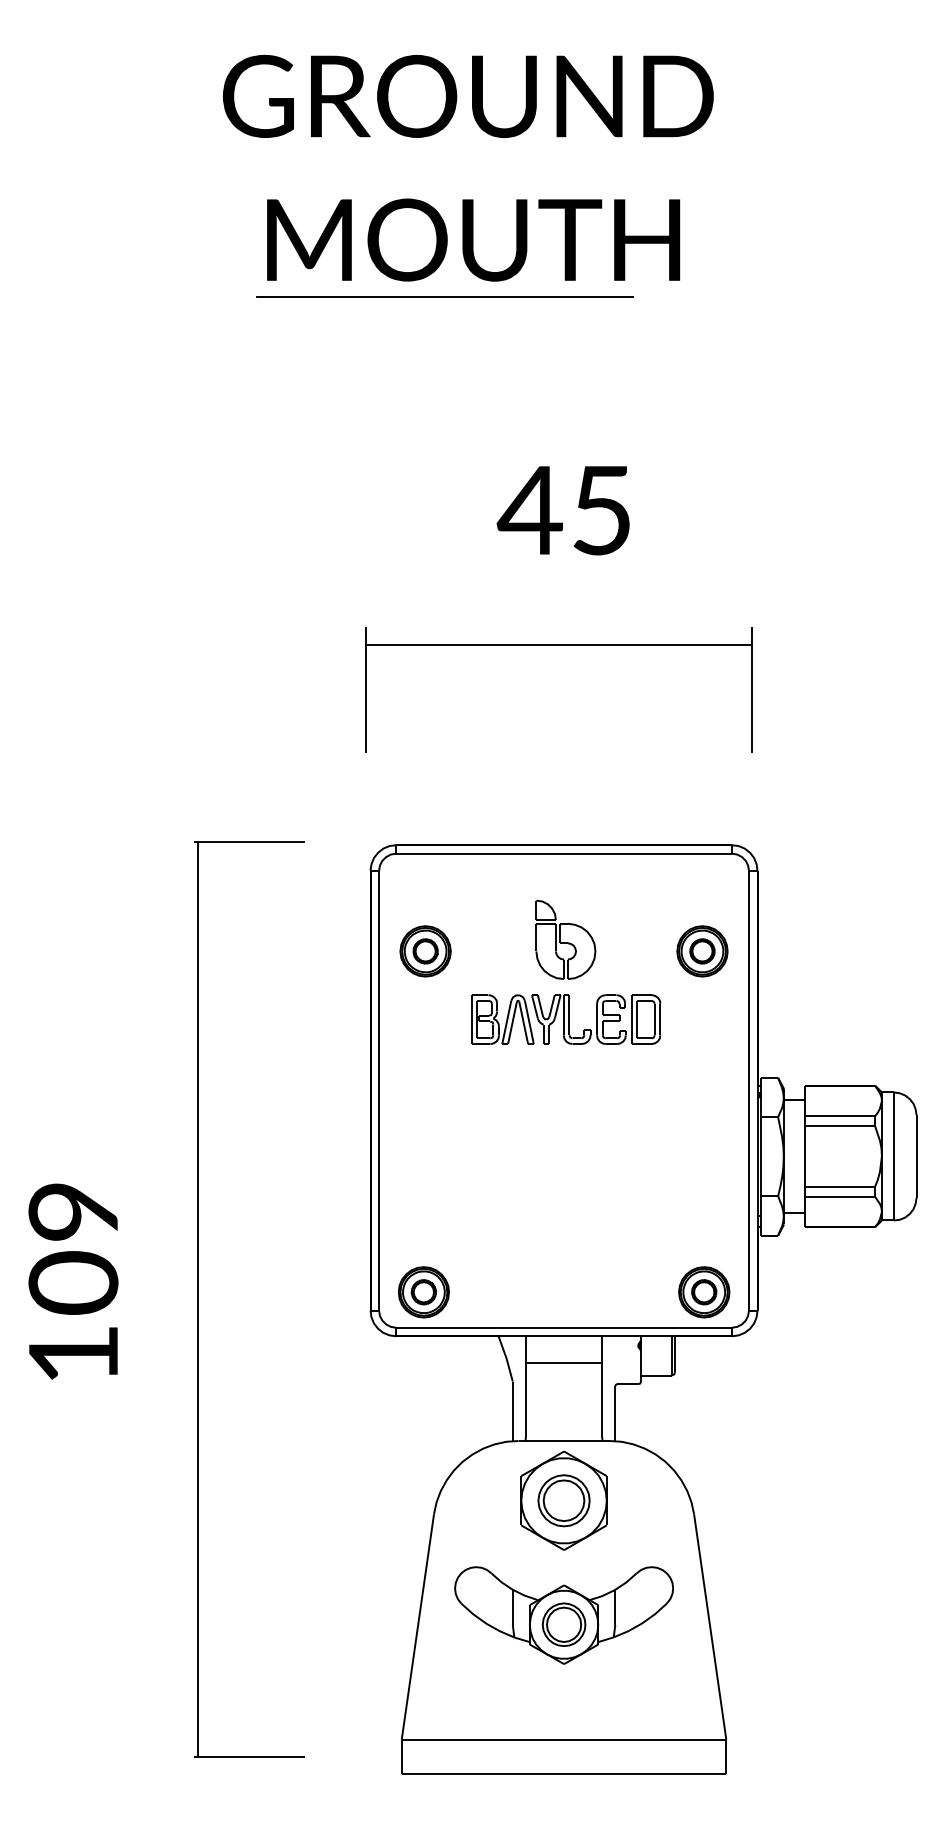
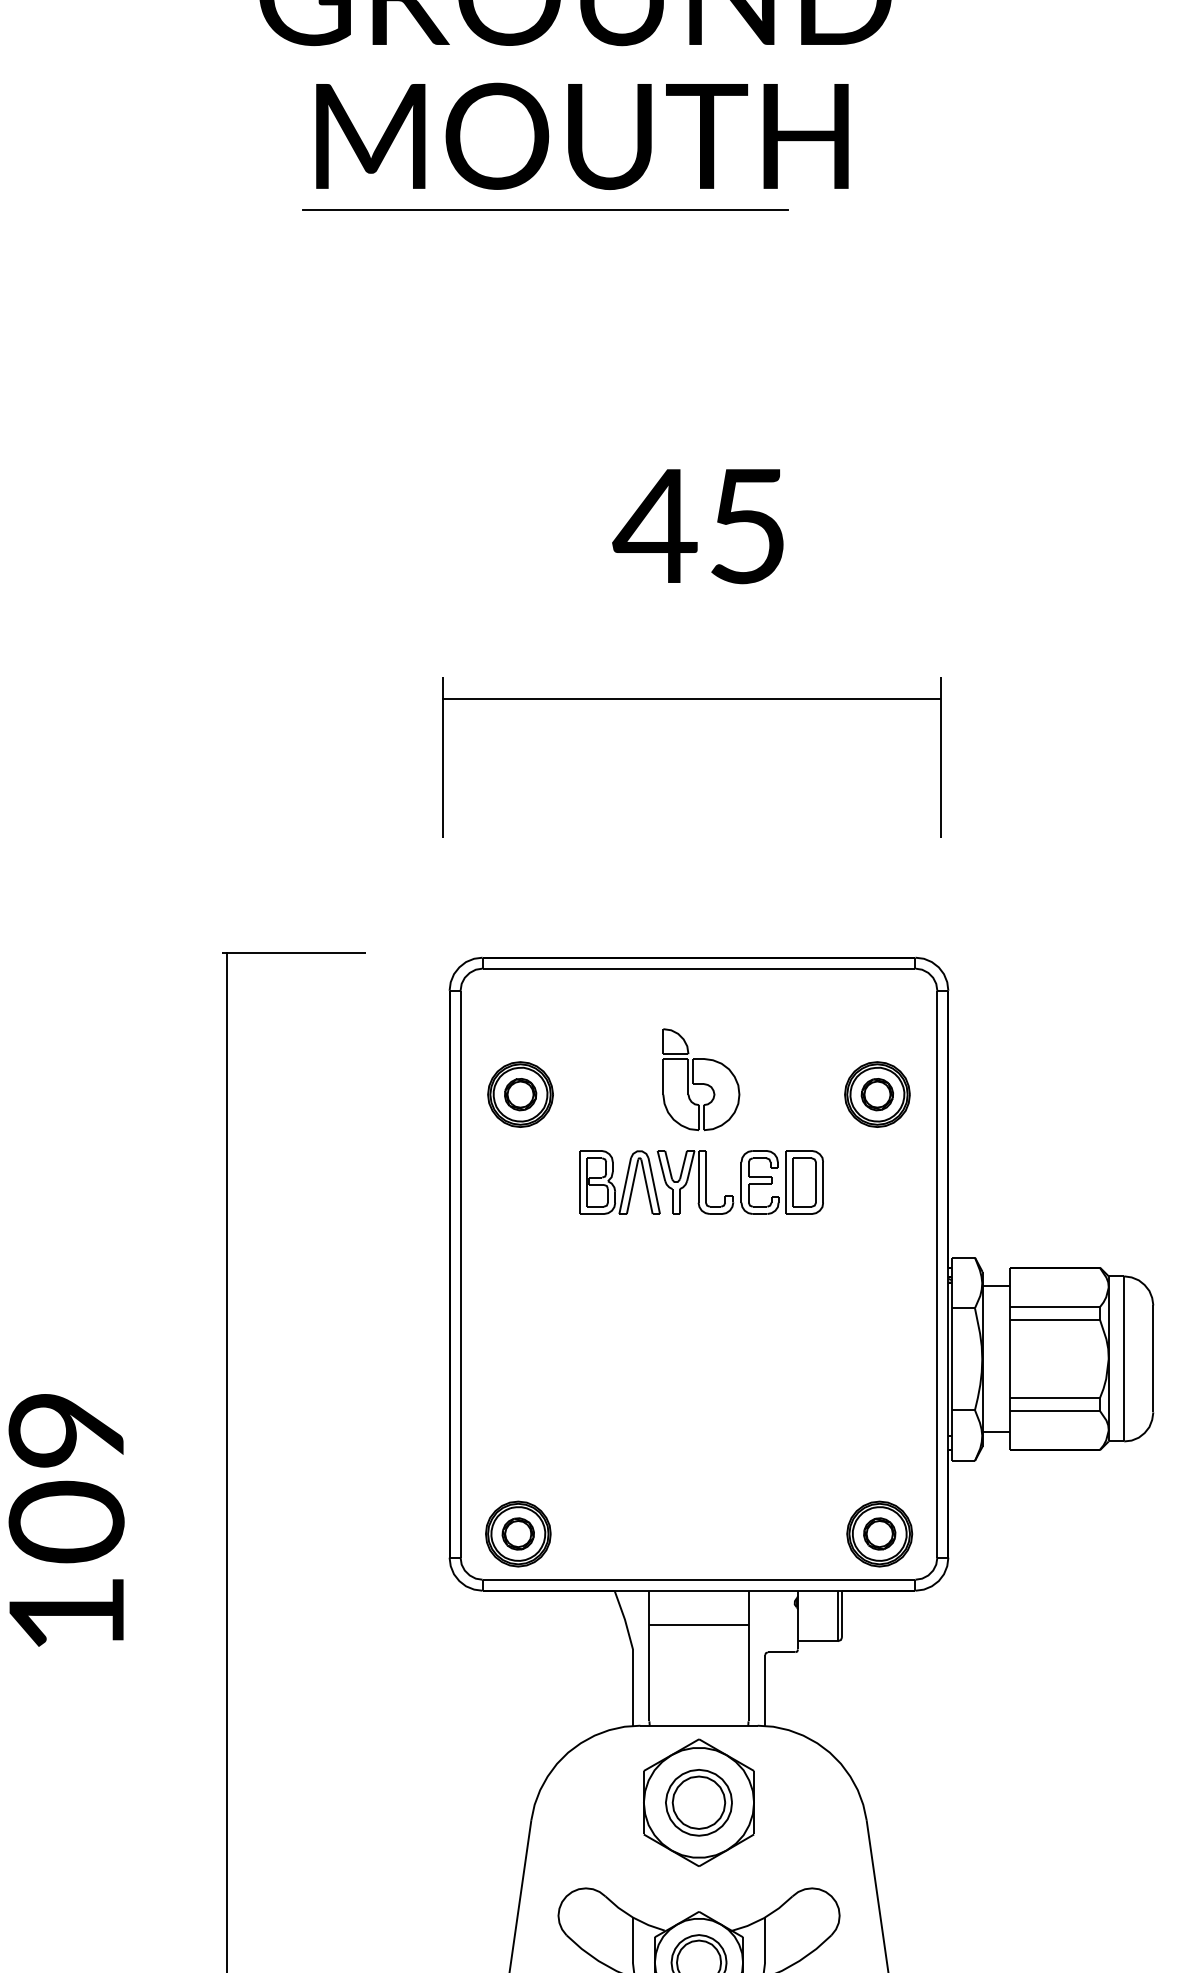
part: (468, 247) -> (575, 145), moved

